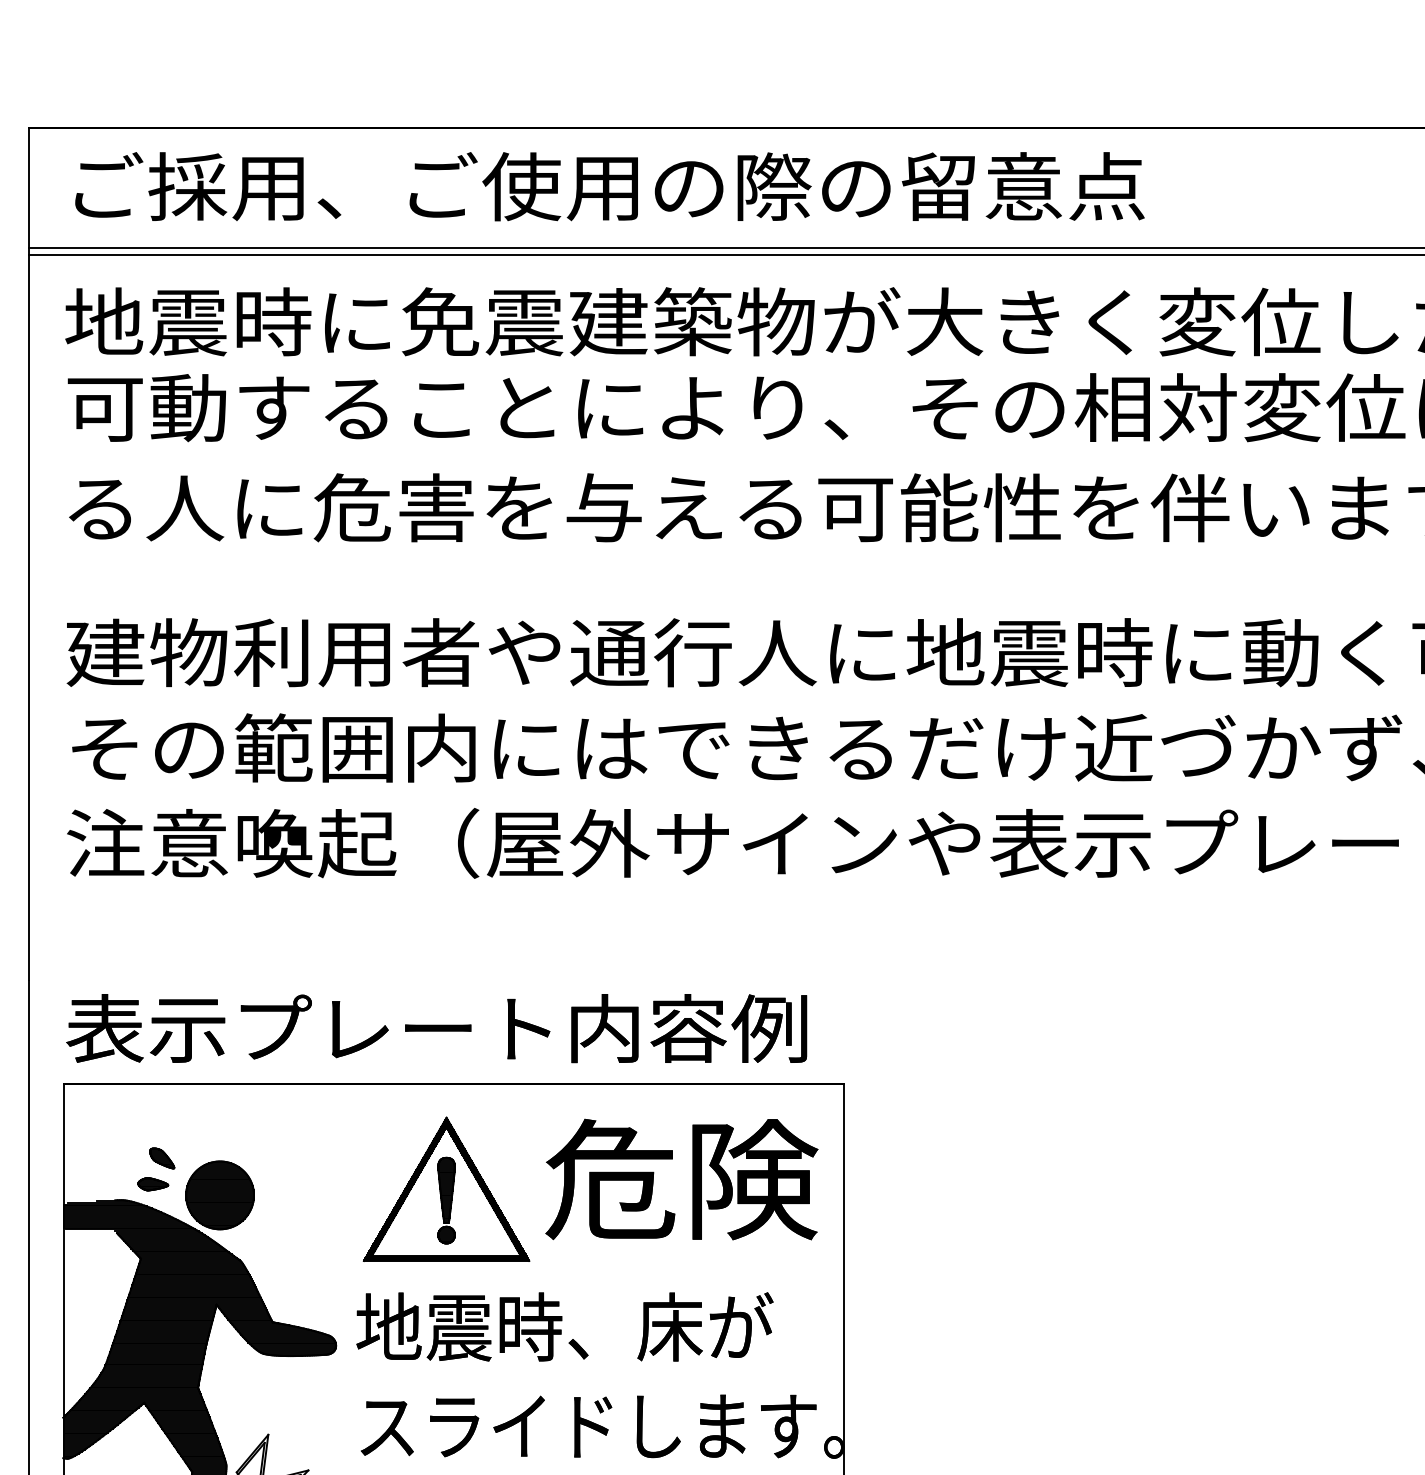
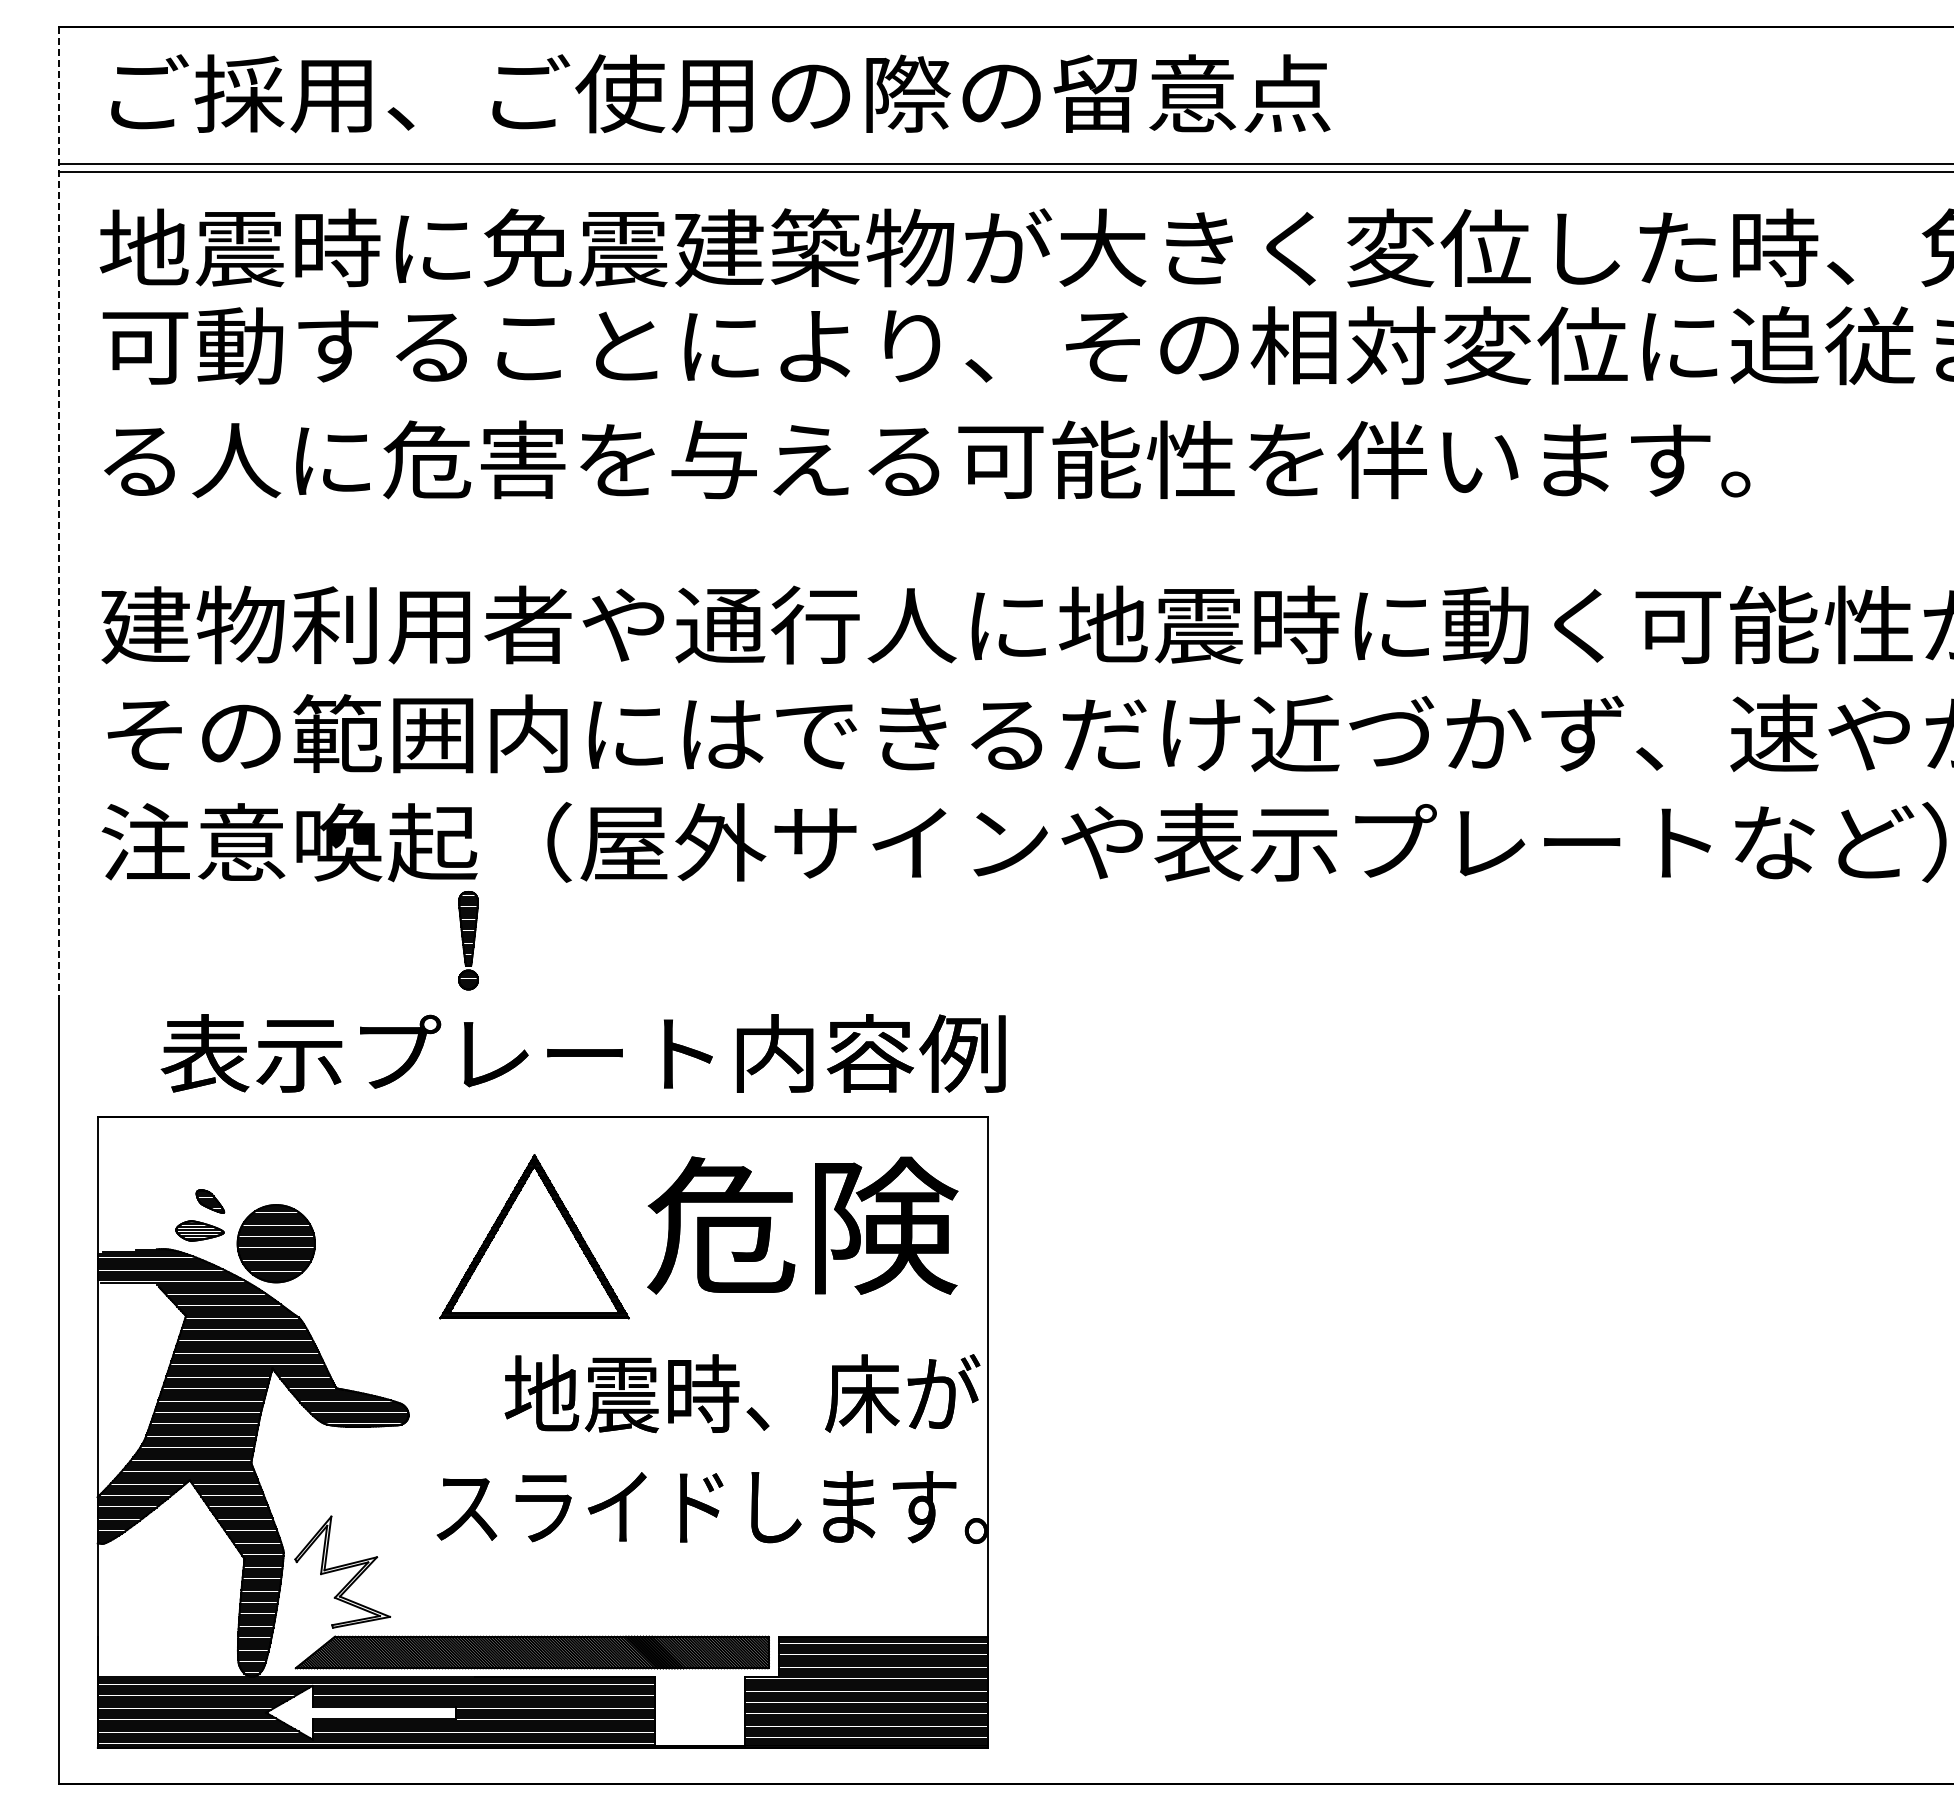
line: (28, 553) -> (58, 512), solid -> dashed
text: (436, 1028) -> (582, 1053), moved
part: (153, 1183) -> (200, 1230), size x1.4
part: (446, 1200) -> (468, 940), moved
text: (564, 1326) -> (742, 1393), moved

